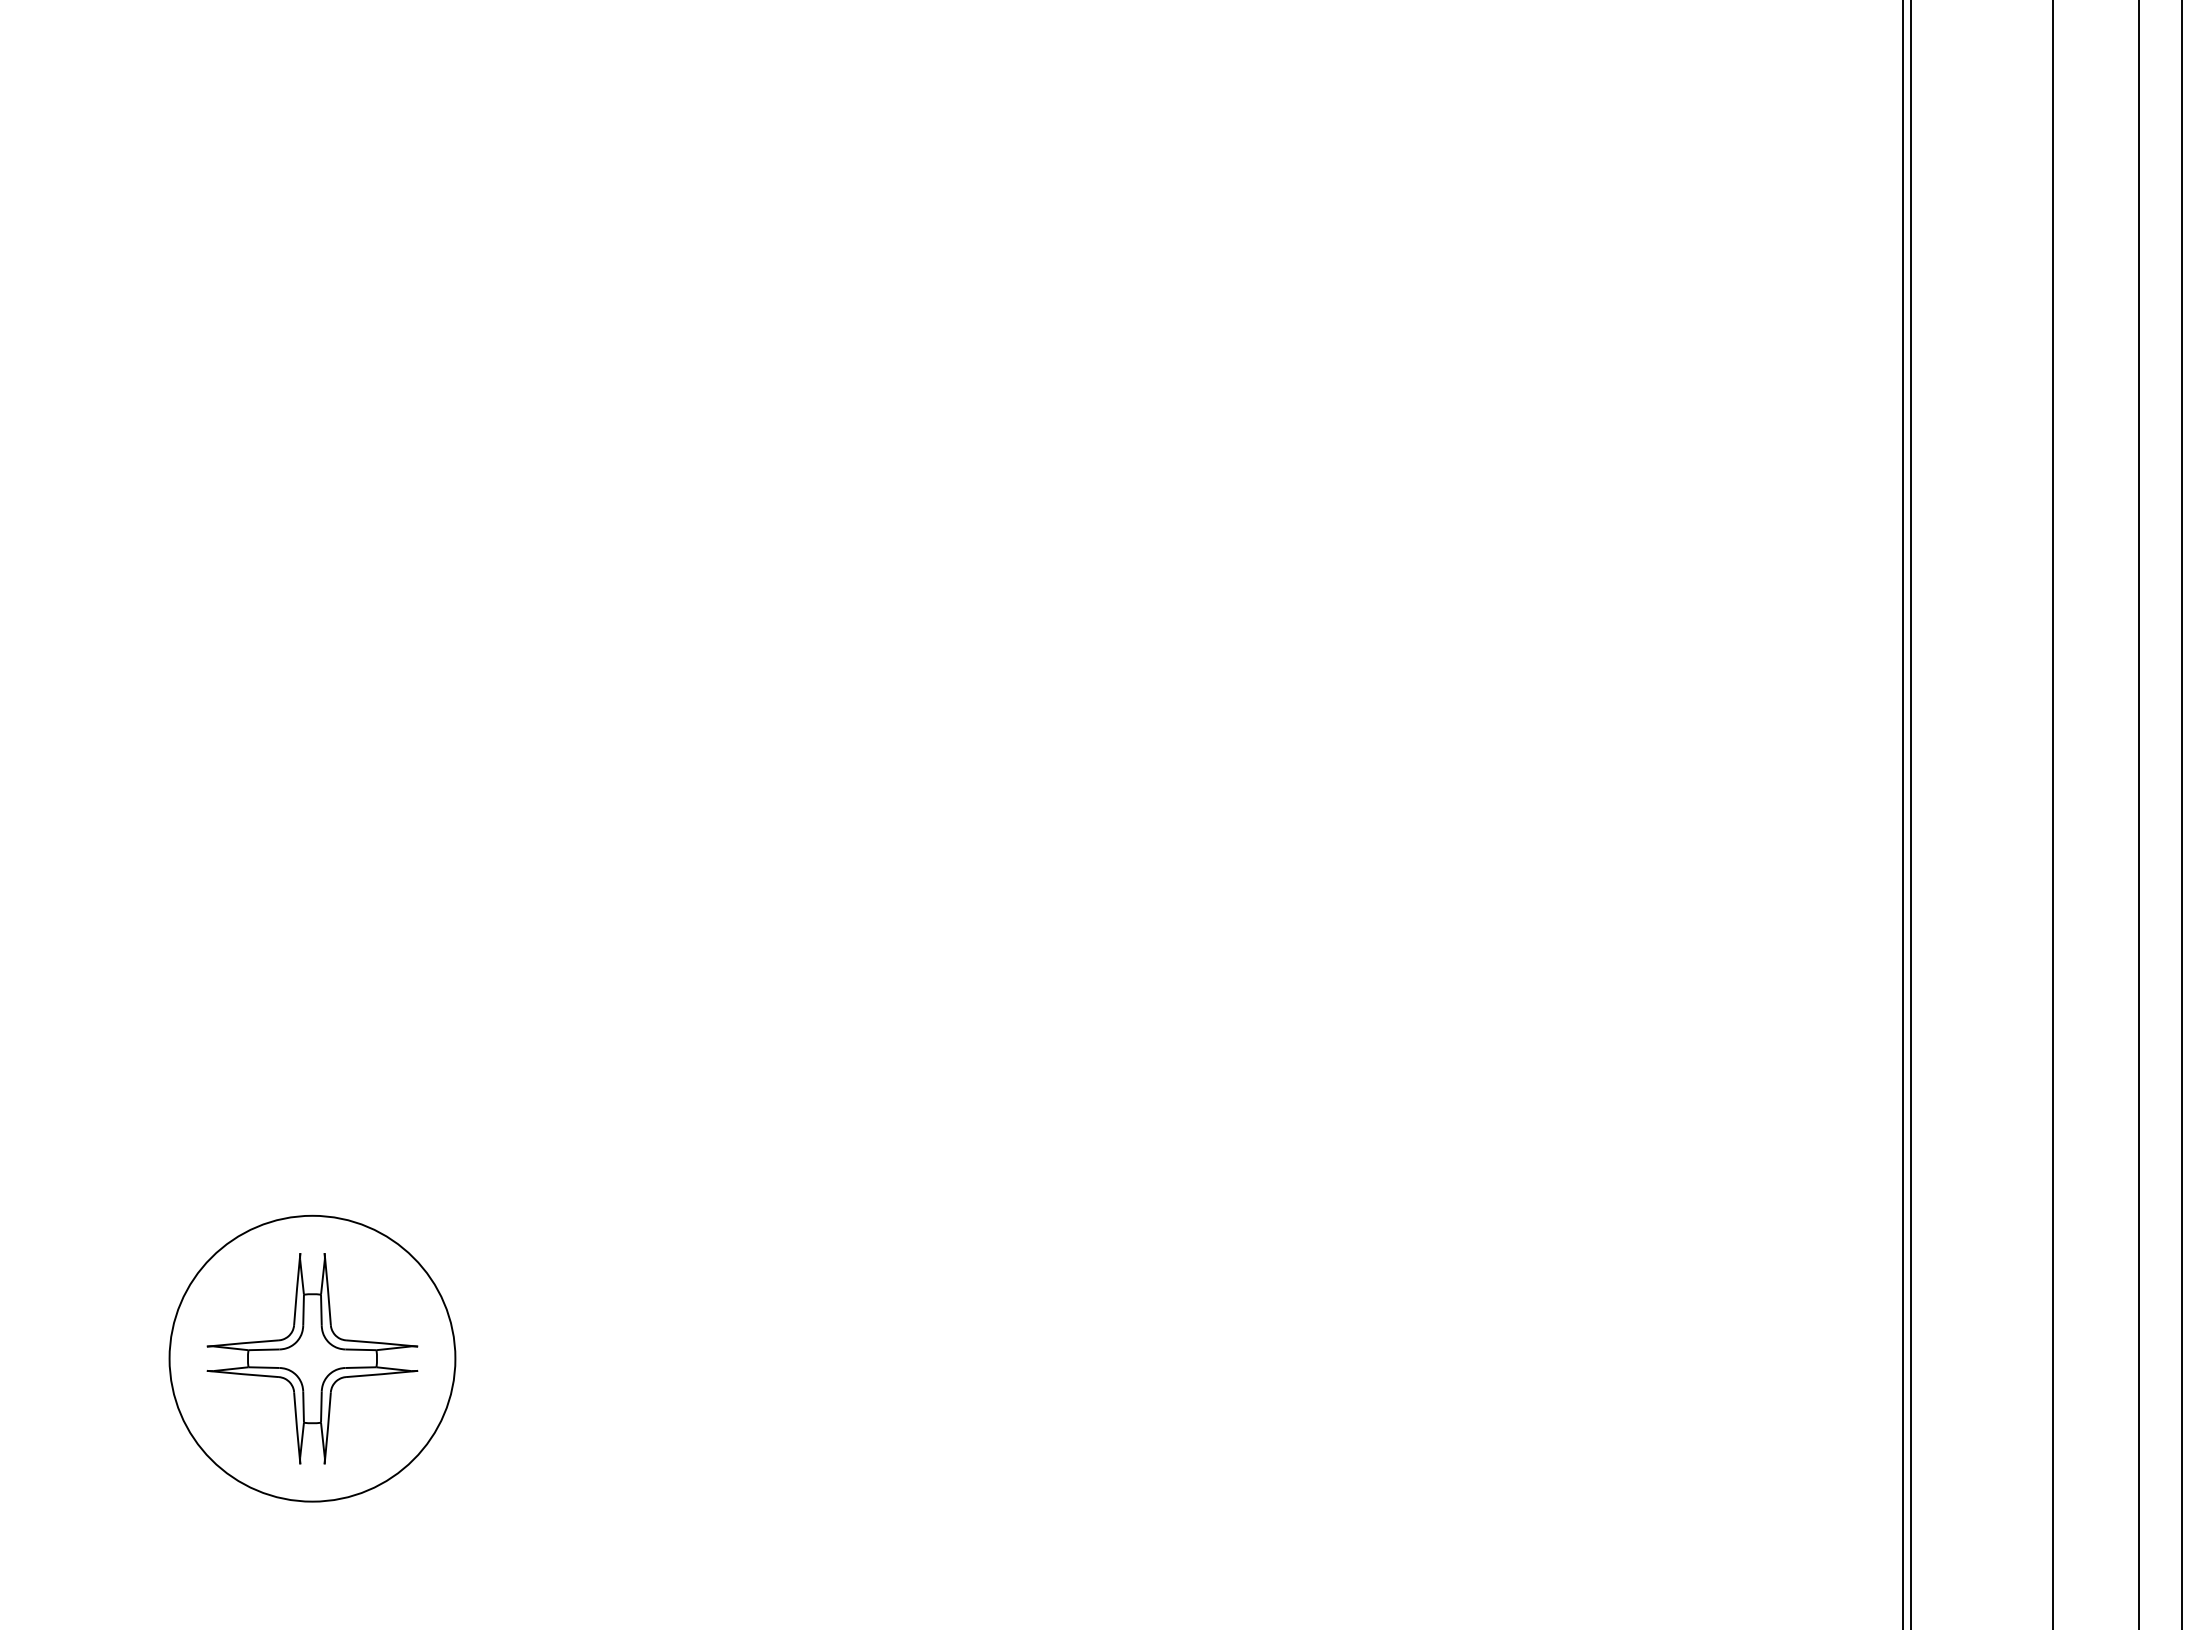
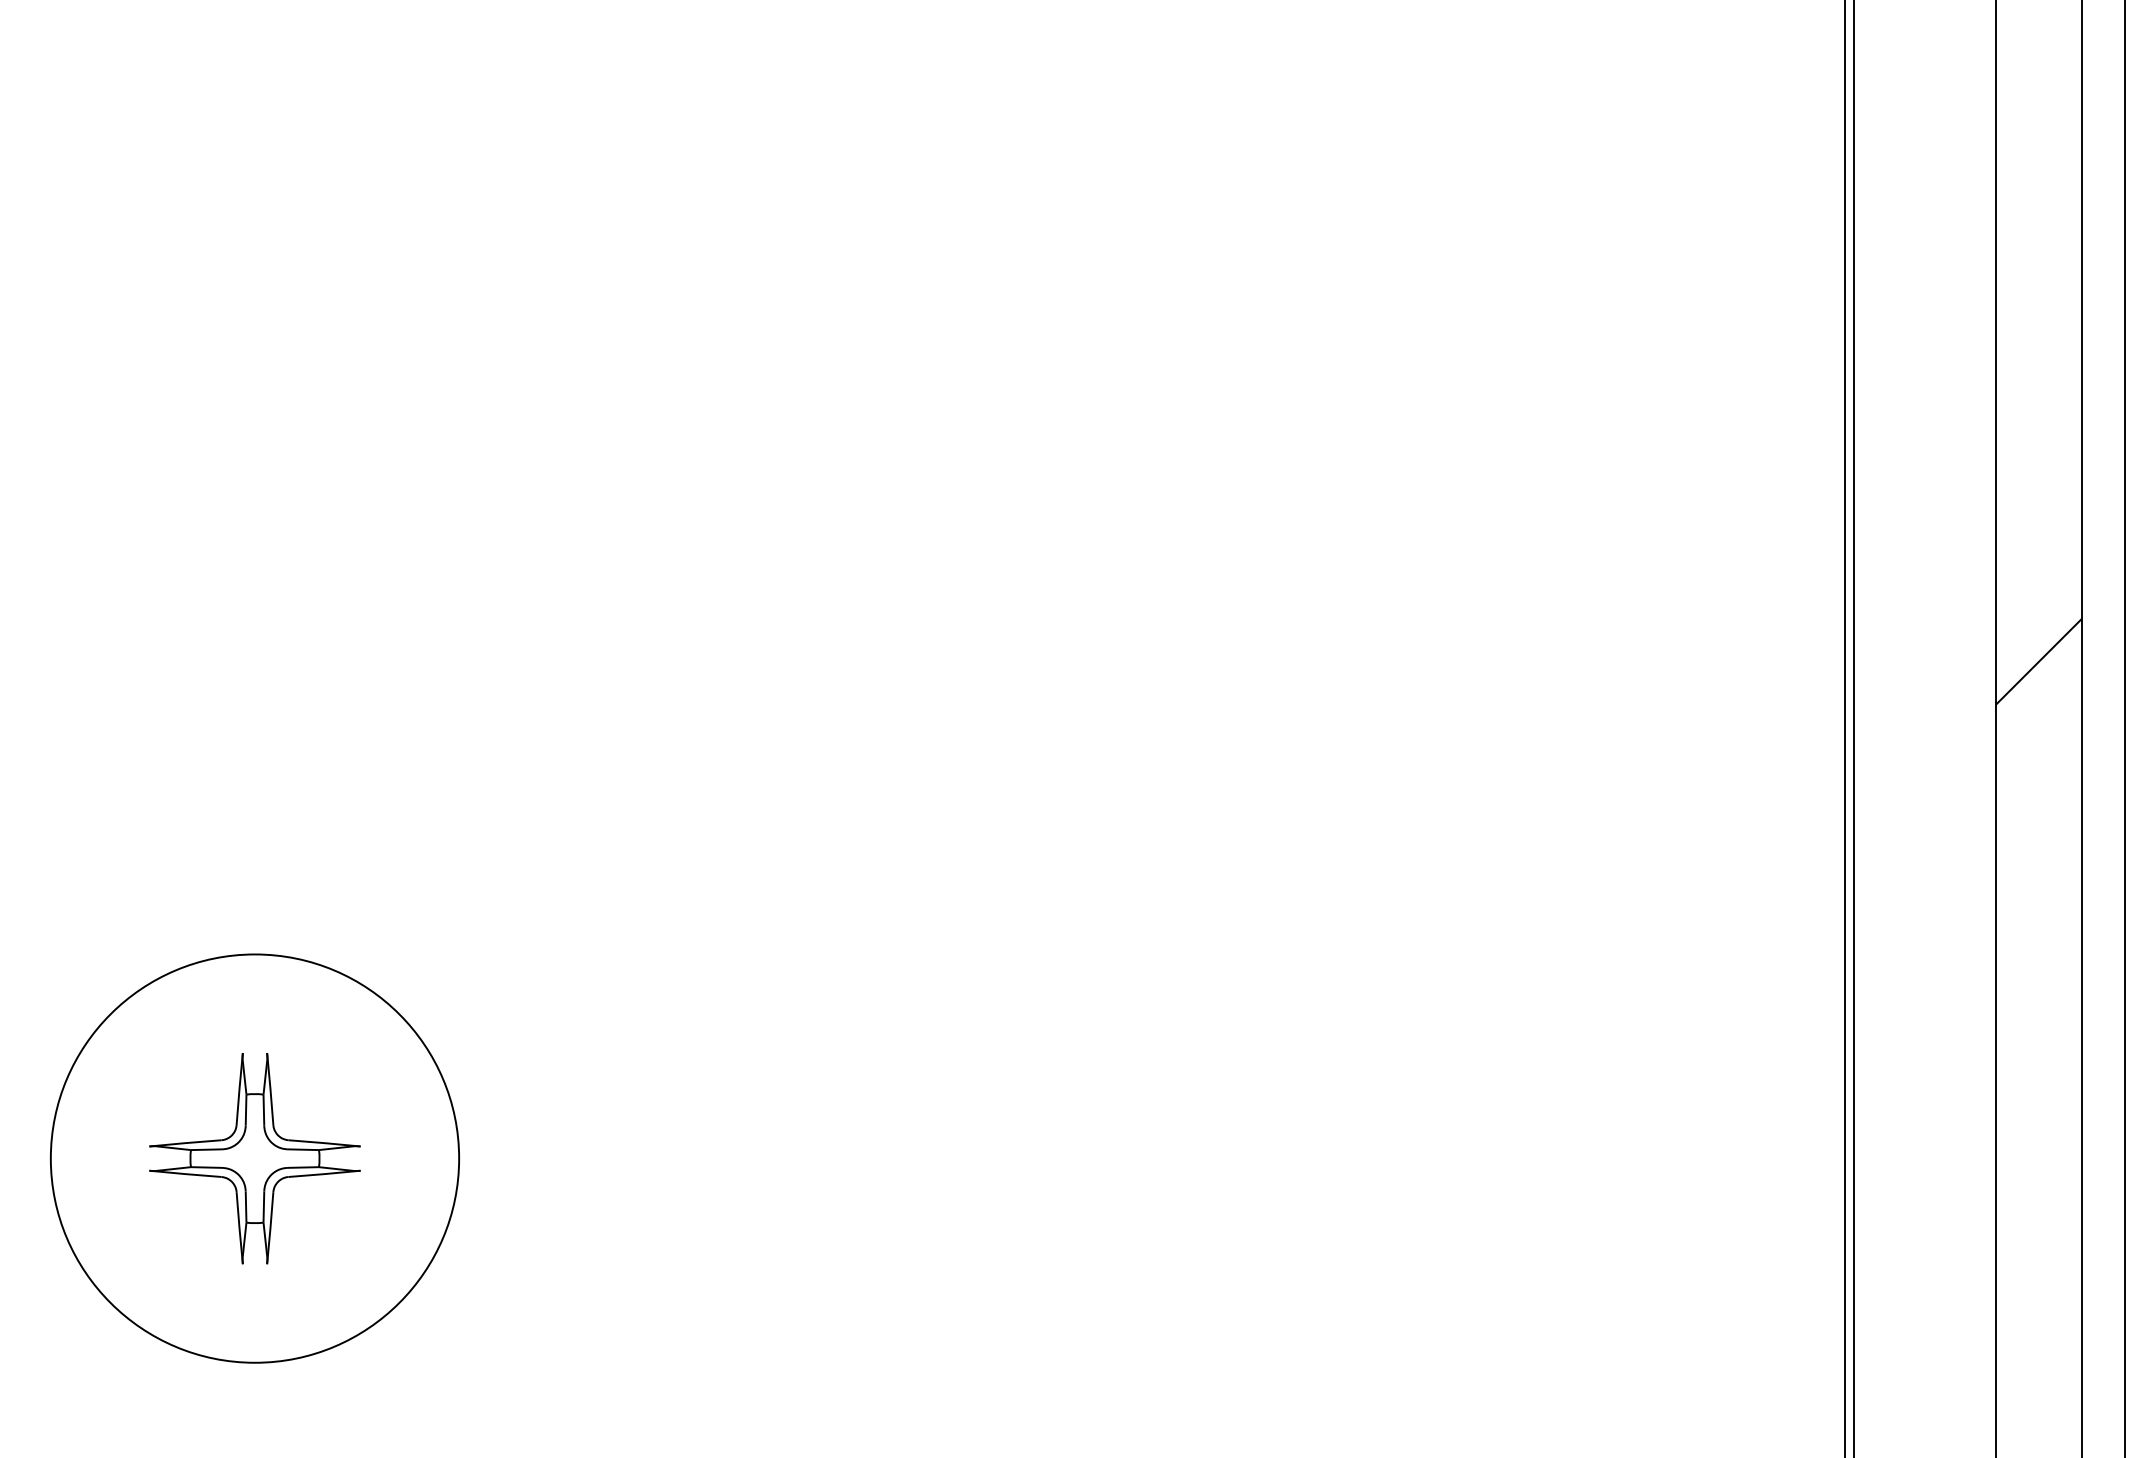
hatch: (2096, 862) -> (2039, 662), added
circle: (312, 1358) -> (255, 1158), size x1.43

